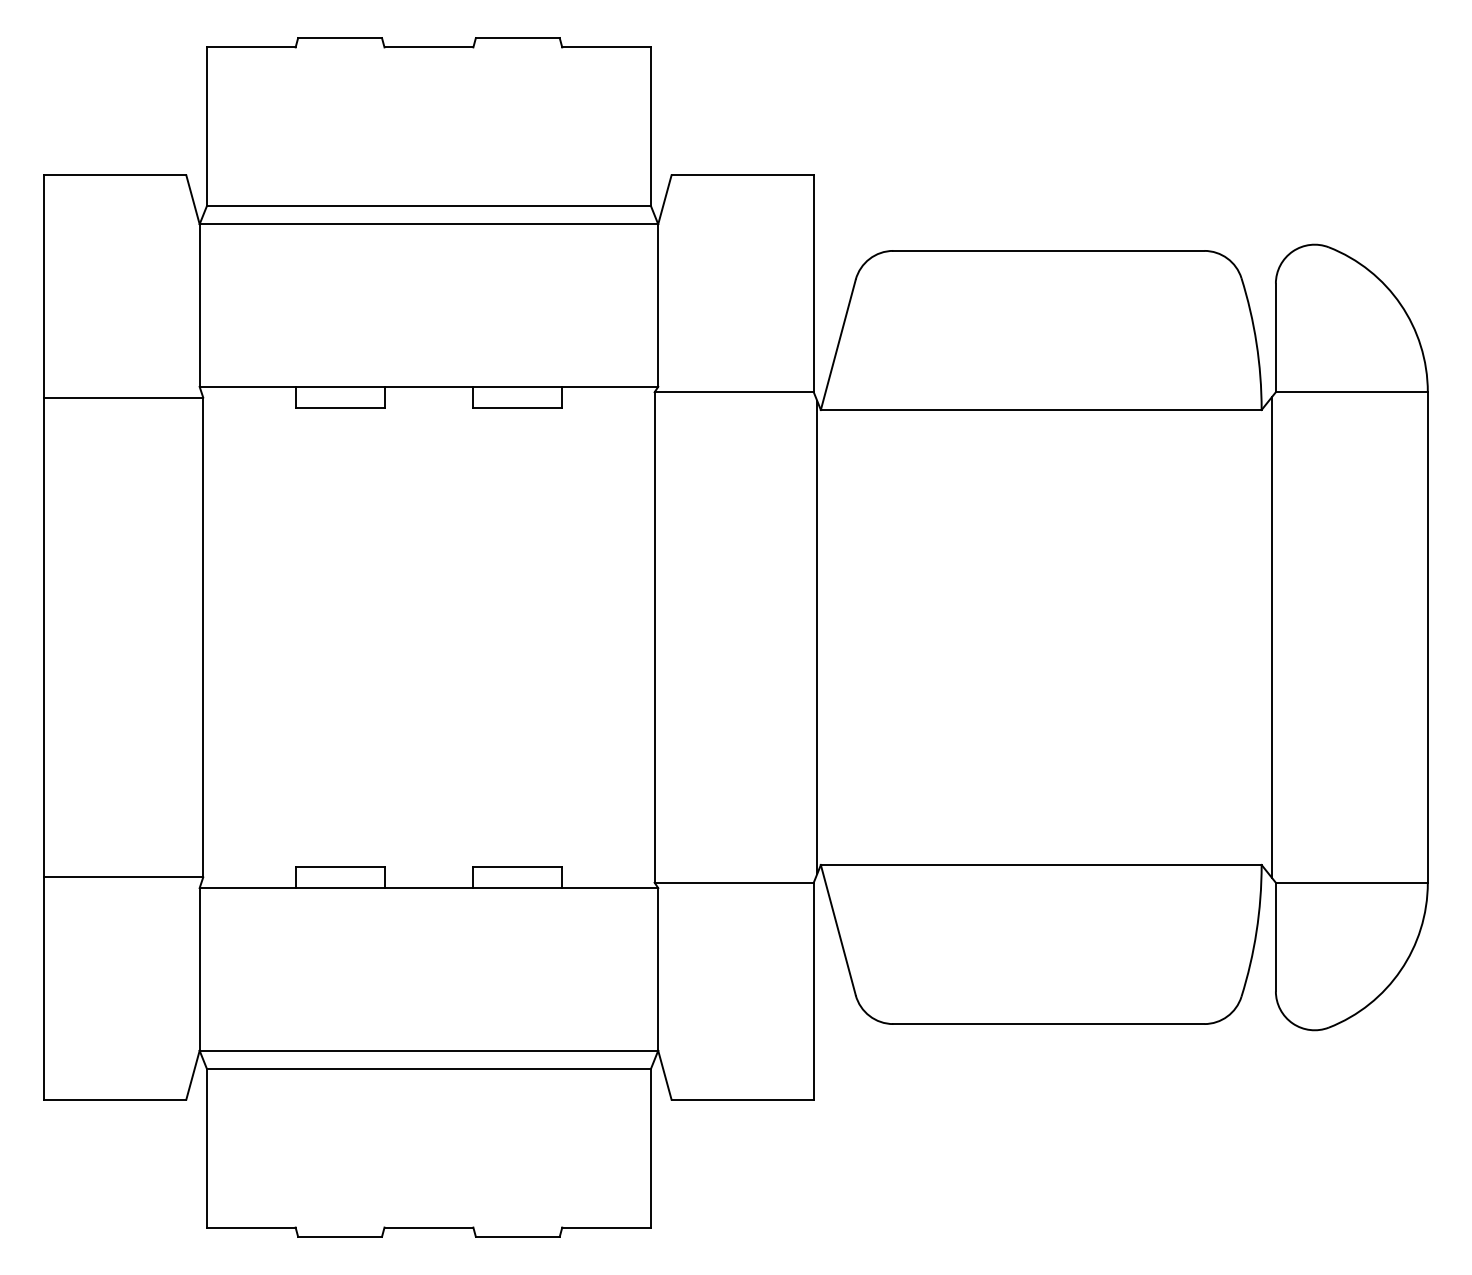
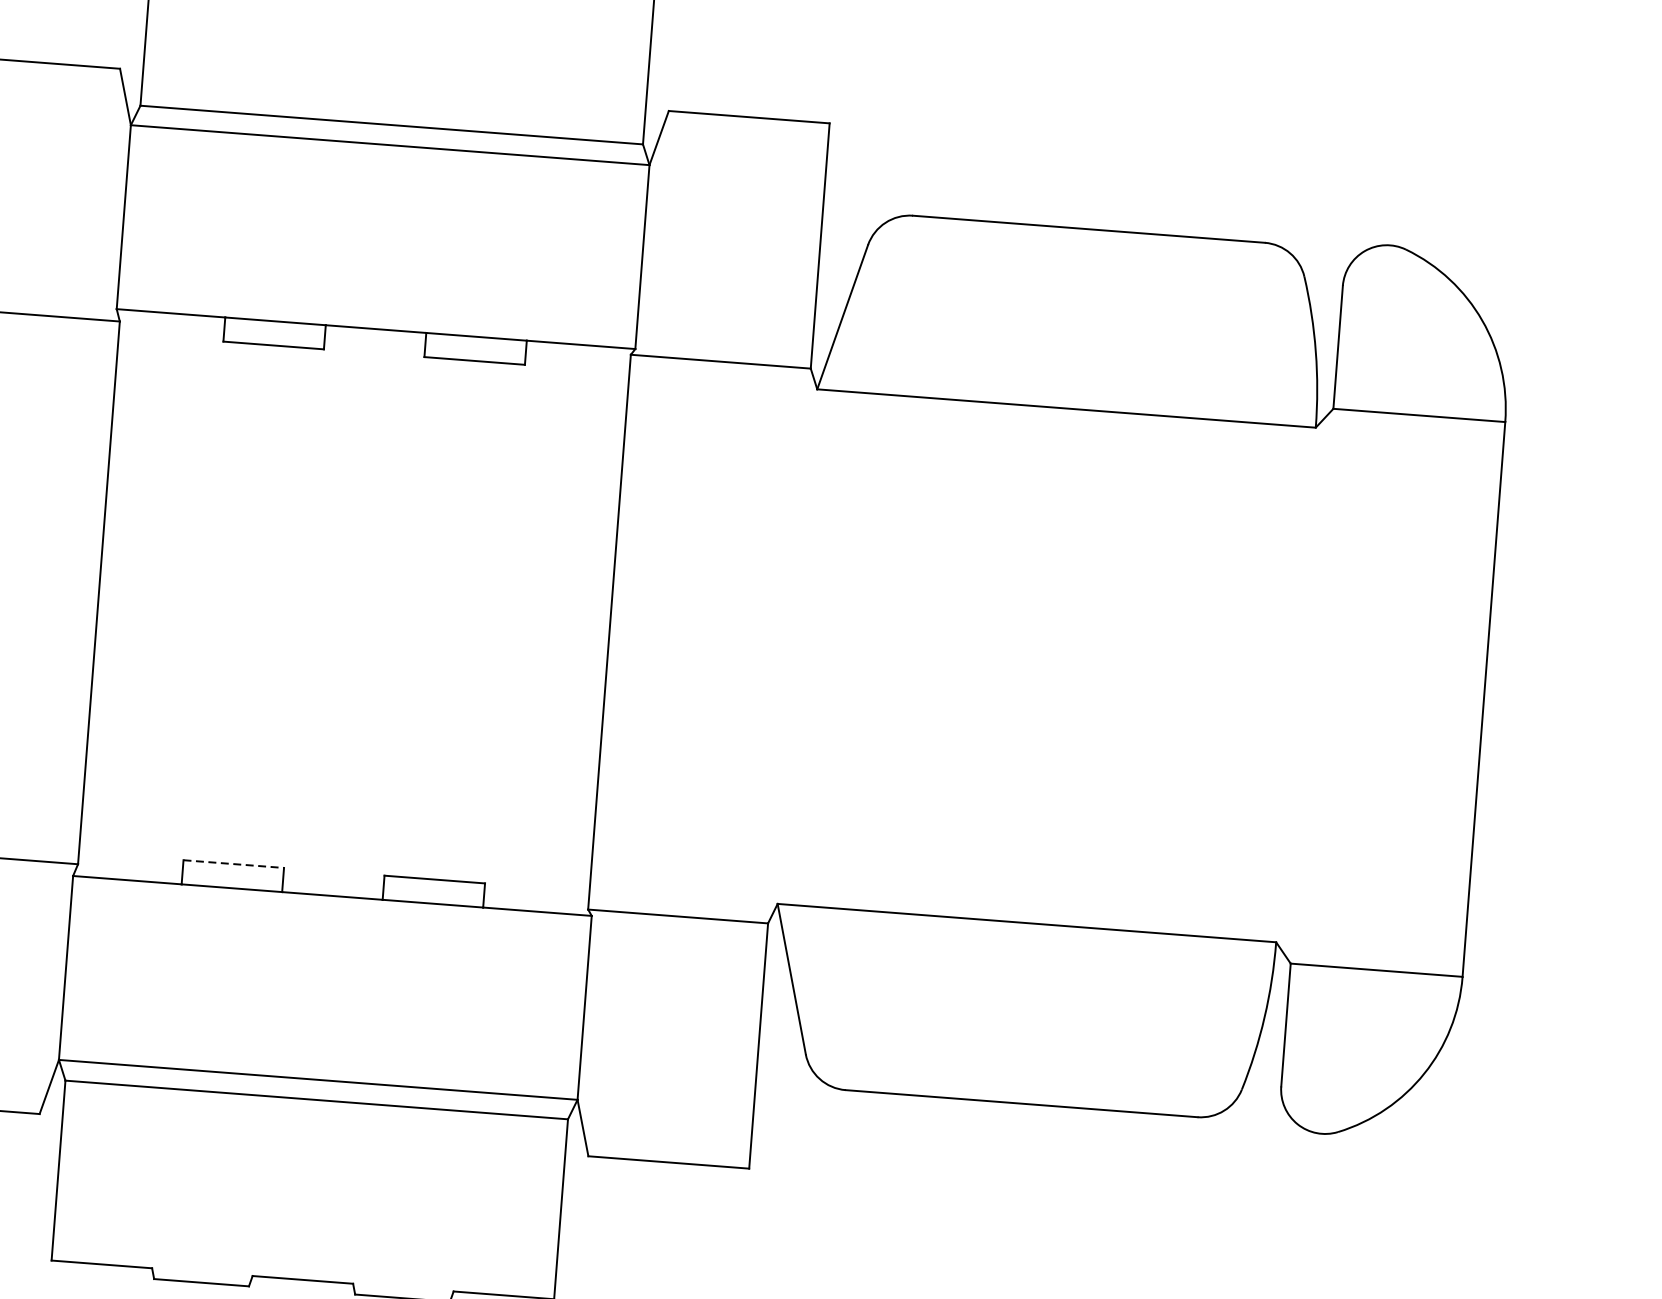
line: (817, 637) -> (793, 646), removed
line: (1272, 637) -> (1308, 685), removed
line: (340, 866) -> (234, 863), solid -> dashed

